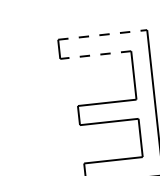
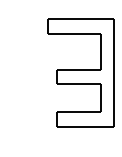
line: (103, 35) -> (81, 19), dashed -> solid
line: (94, 55) -> (73, 33), dashed -> solid

